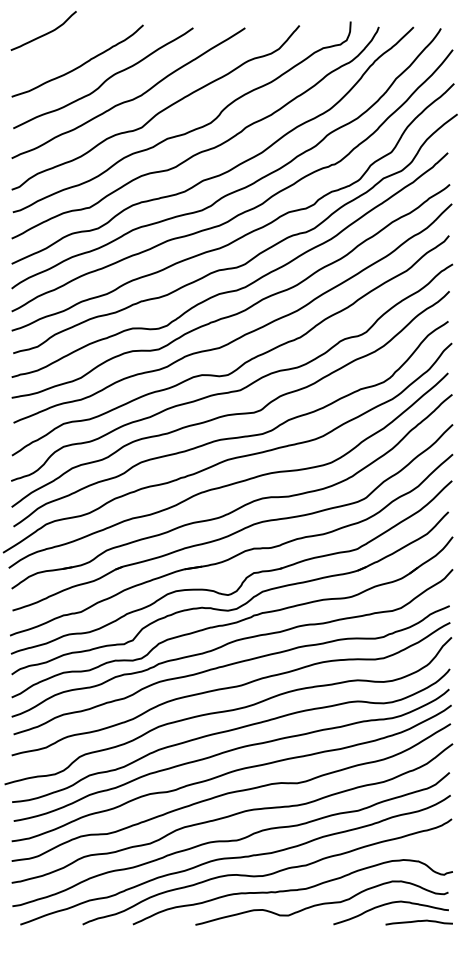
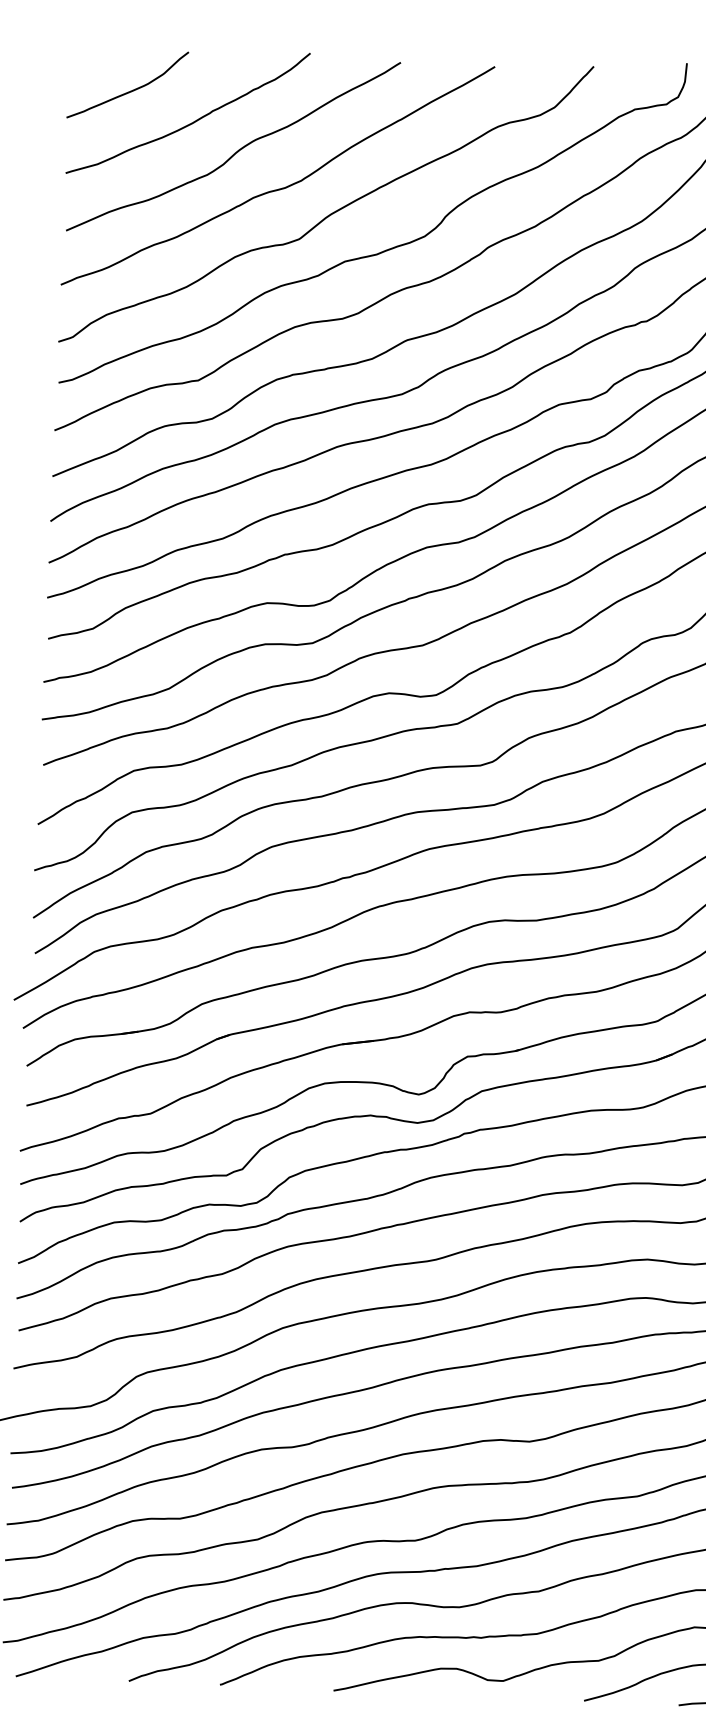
curve: (45, 33) -> (130, 89), moved

